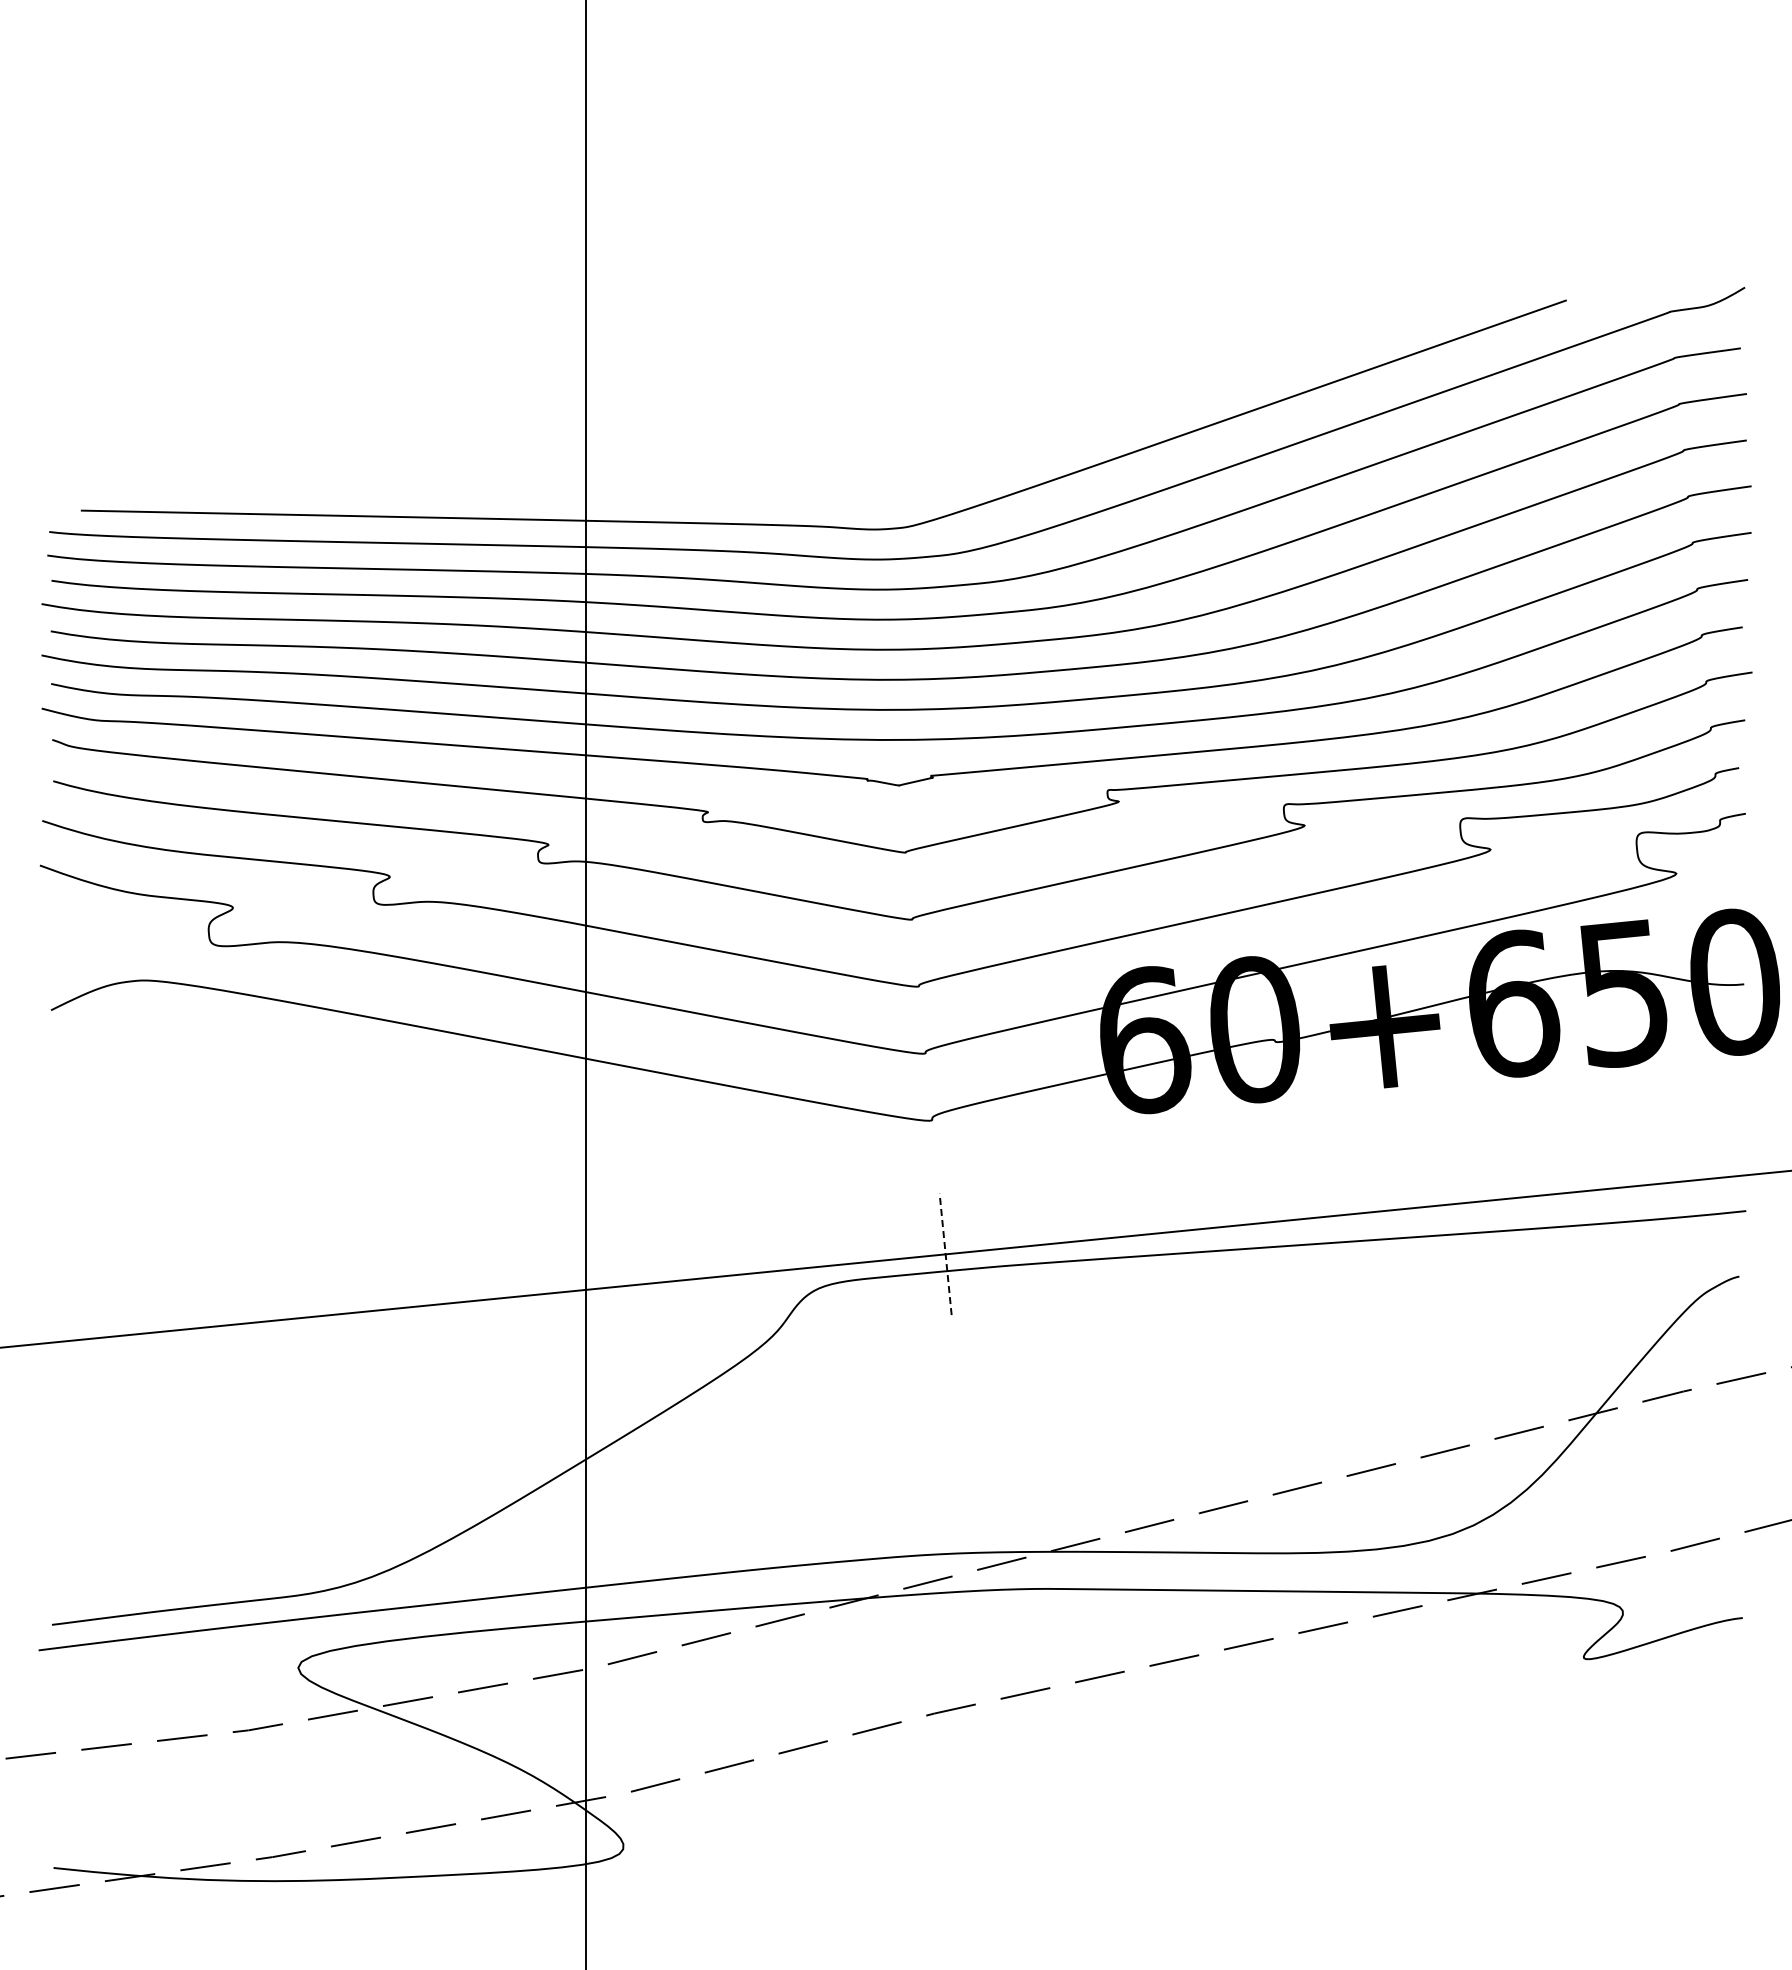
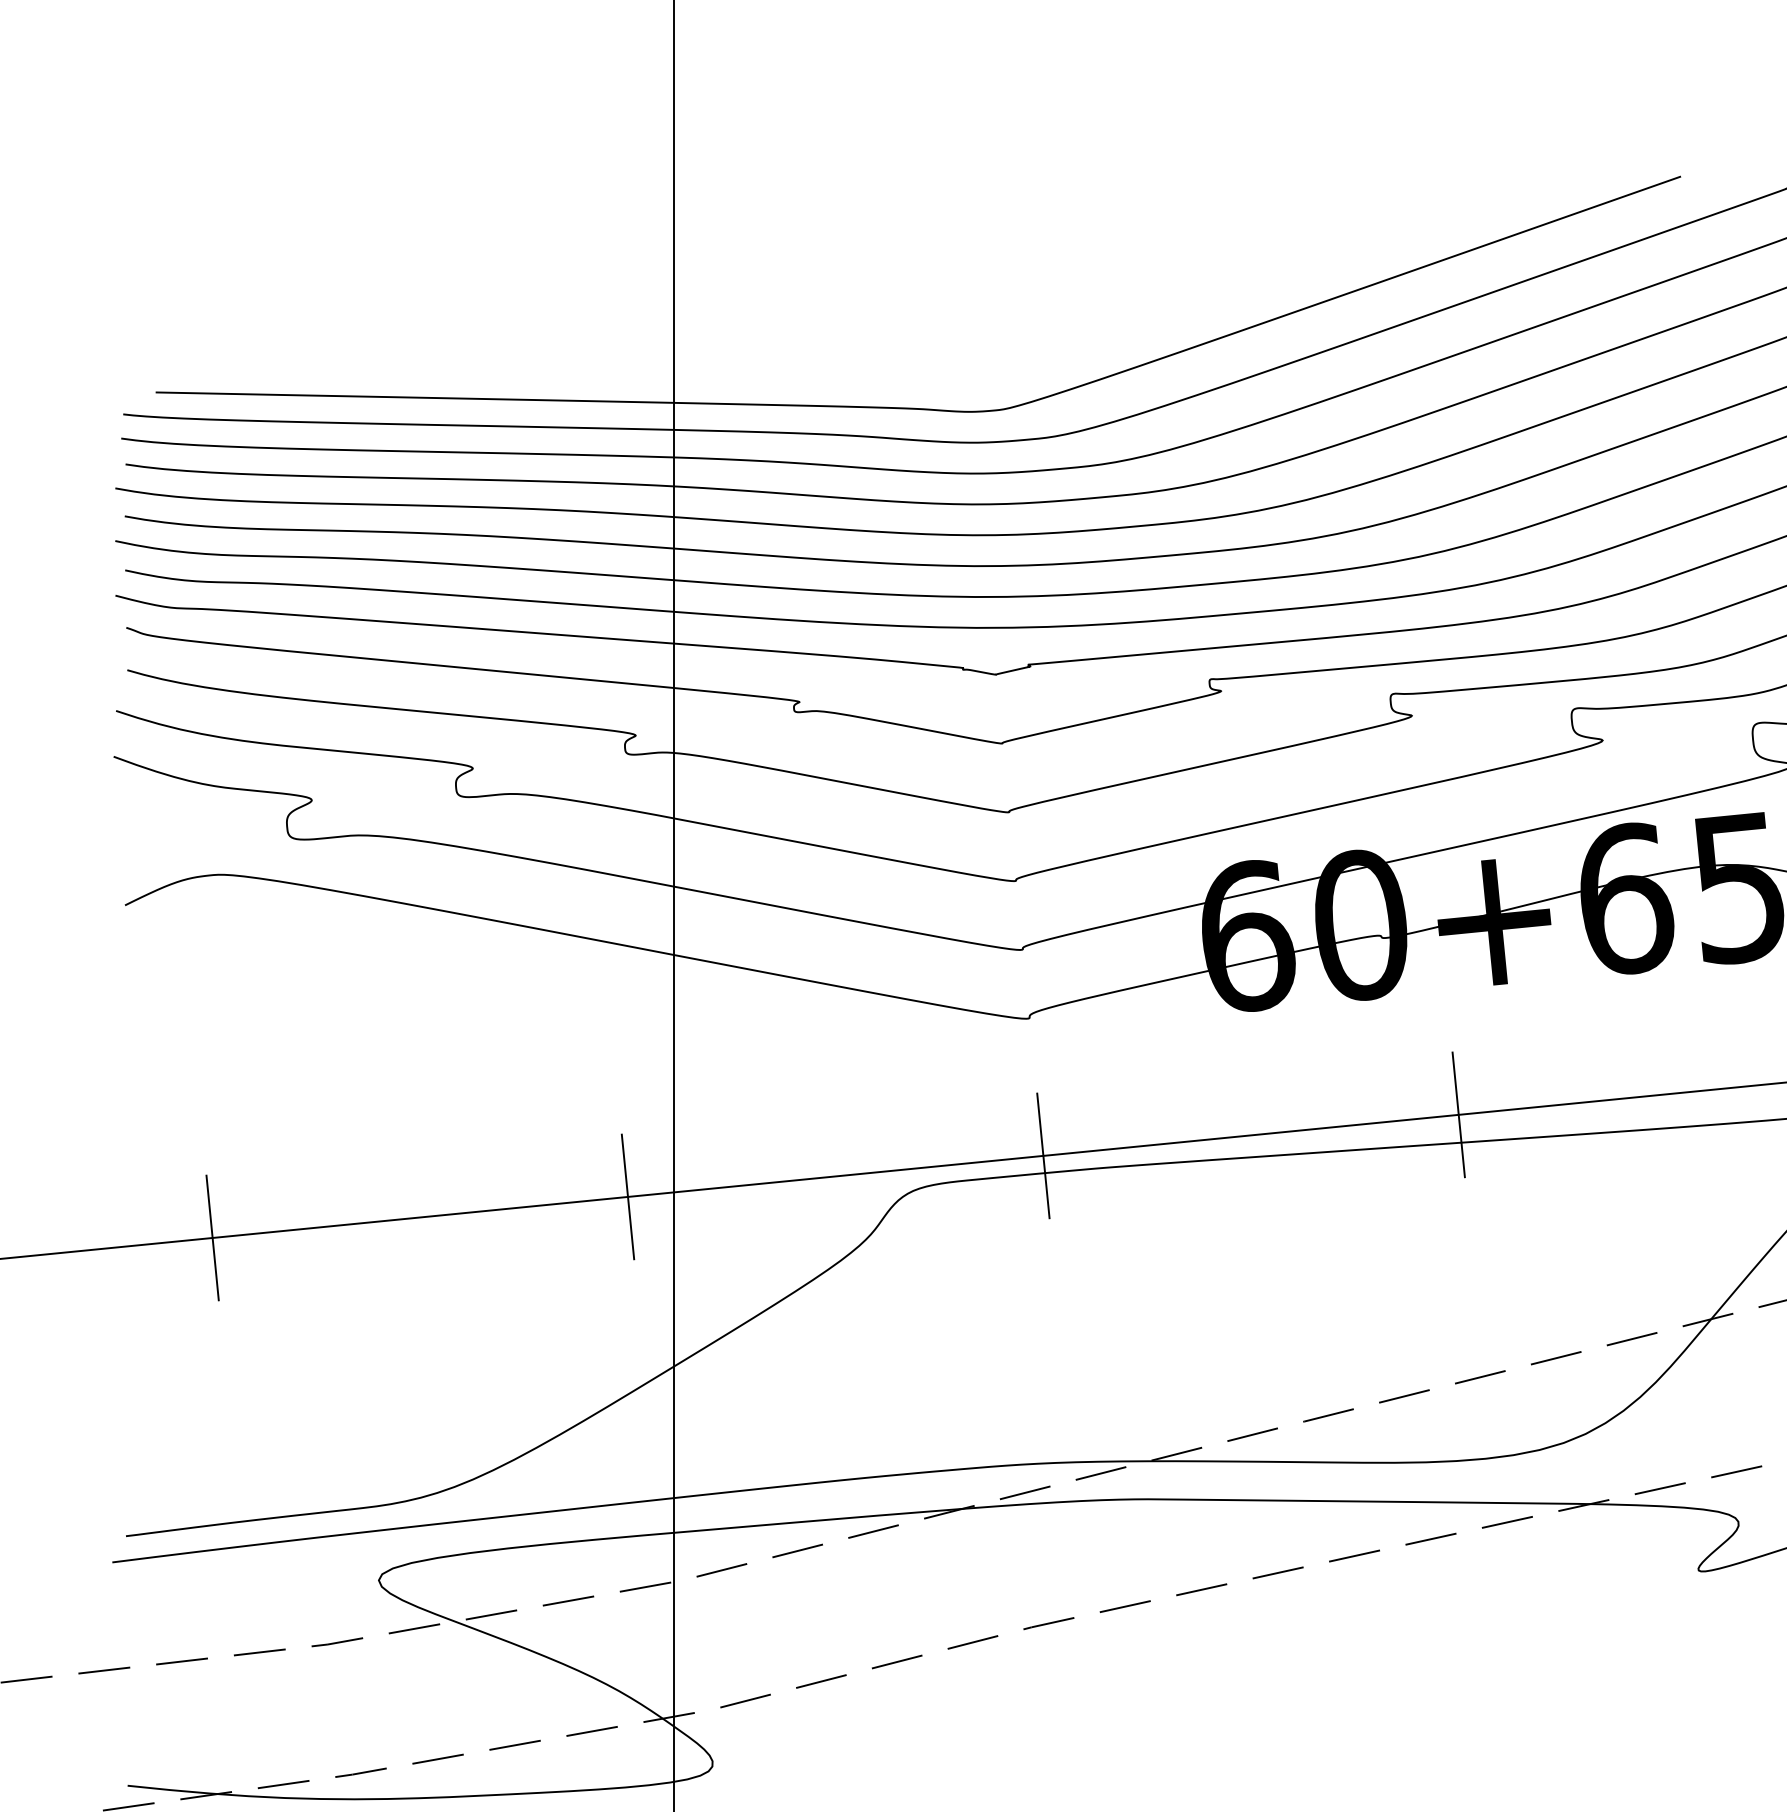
line: (1350, 1214) -> (1458, 1114), added
line: (945, 1254) -> (1043, 1156), dashed -> solid
line: (540, 1294) -> (627, 1197), added
line: (136, 1334) -> (212, 1238), added

